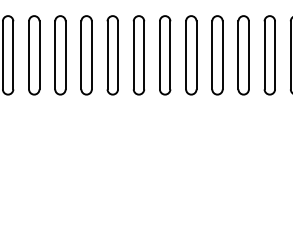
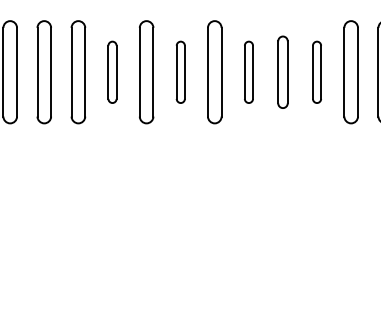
part: (86, 55) -> (112, 72), size x0.6
part: (138, 55) -> (180, 72), size x0.6
part: (191, 55) -> (248, 72), size x0.6
part: (217, 55) -> (282, 72), size x0.7
part: (243, 55) -> (316, 72), size x0.6

